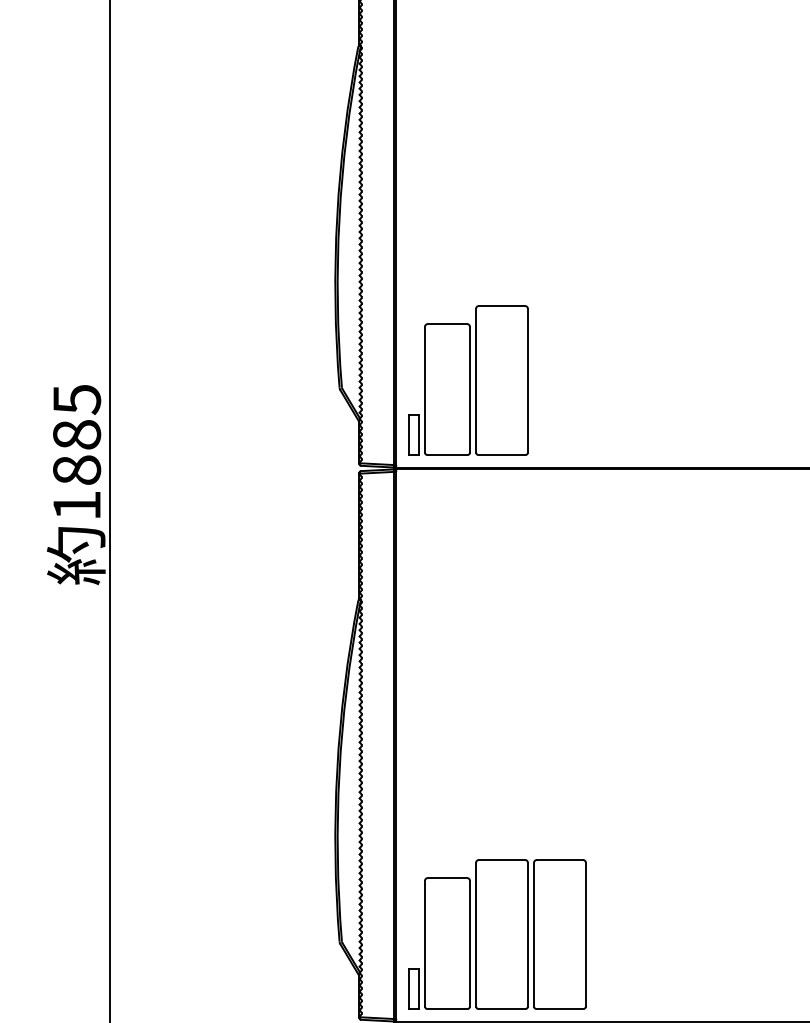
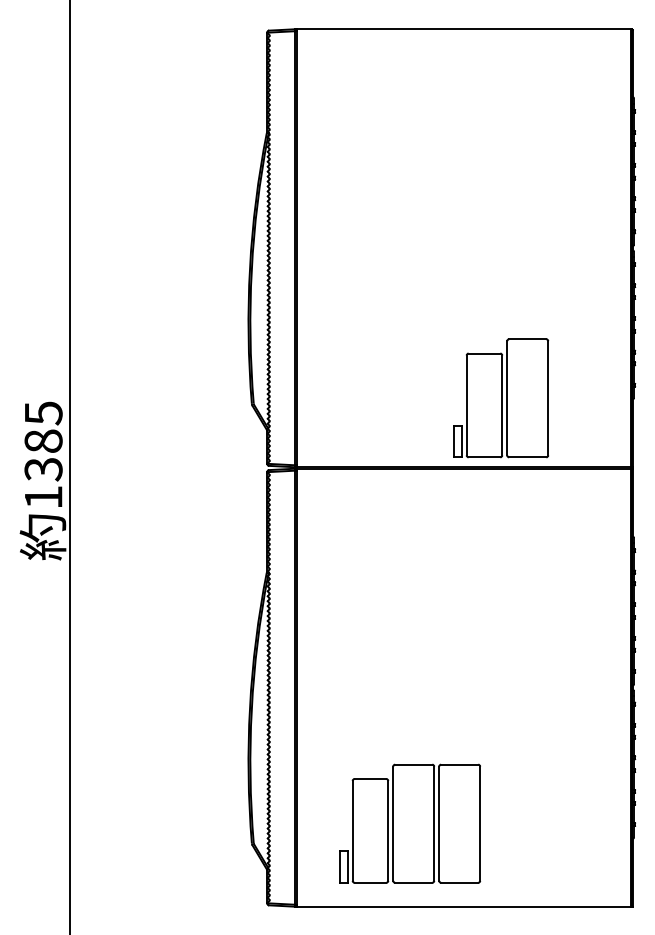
part: (468, 380) -> (501, 398), moved
text: (76, 470) -> (43, 469), 1885 -> 1385
part: (496, 934) -> (409, 823), moved

